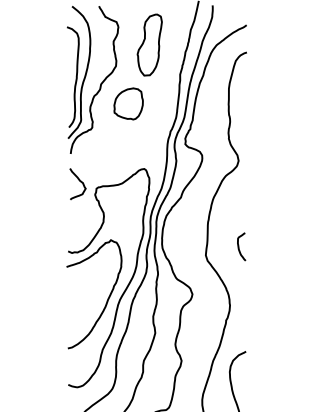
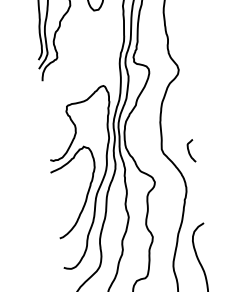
part: (128, 103) -> (84, 34), removed
curve: (79, 181) -> (52, 102), removed
curve: (239, 246) -> (189, 151), moved

